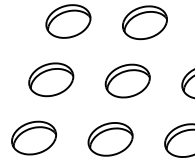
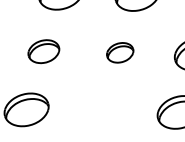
part: (51, 79) -> (44, 51), size x0.7
part: (127, 80) -> (120, 52), size x0.6
part: (110, 139) -> (103, 111), removed

